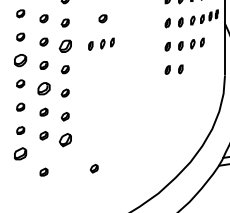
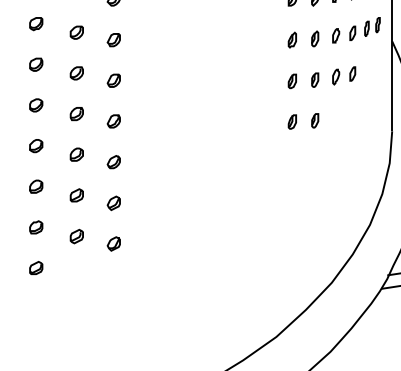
part: (102, 18) -> (178, 32), removed
part: (101, 43) -> (176, 75), removed
part: (64, 46) -> (112, 80), size x0.62
part: (20, 60) -> (35, 105), size x0.62
part: (43, 88) -> (75, 154), size x0.62
part: (64, 139) -> (112, 242), size x0.62
part: (20, 153) -> (35, 267), size x0.62
part: (93, 168) -> (163, 293), removed
part: (43, 171) -> (75, 298), removed

